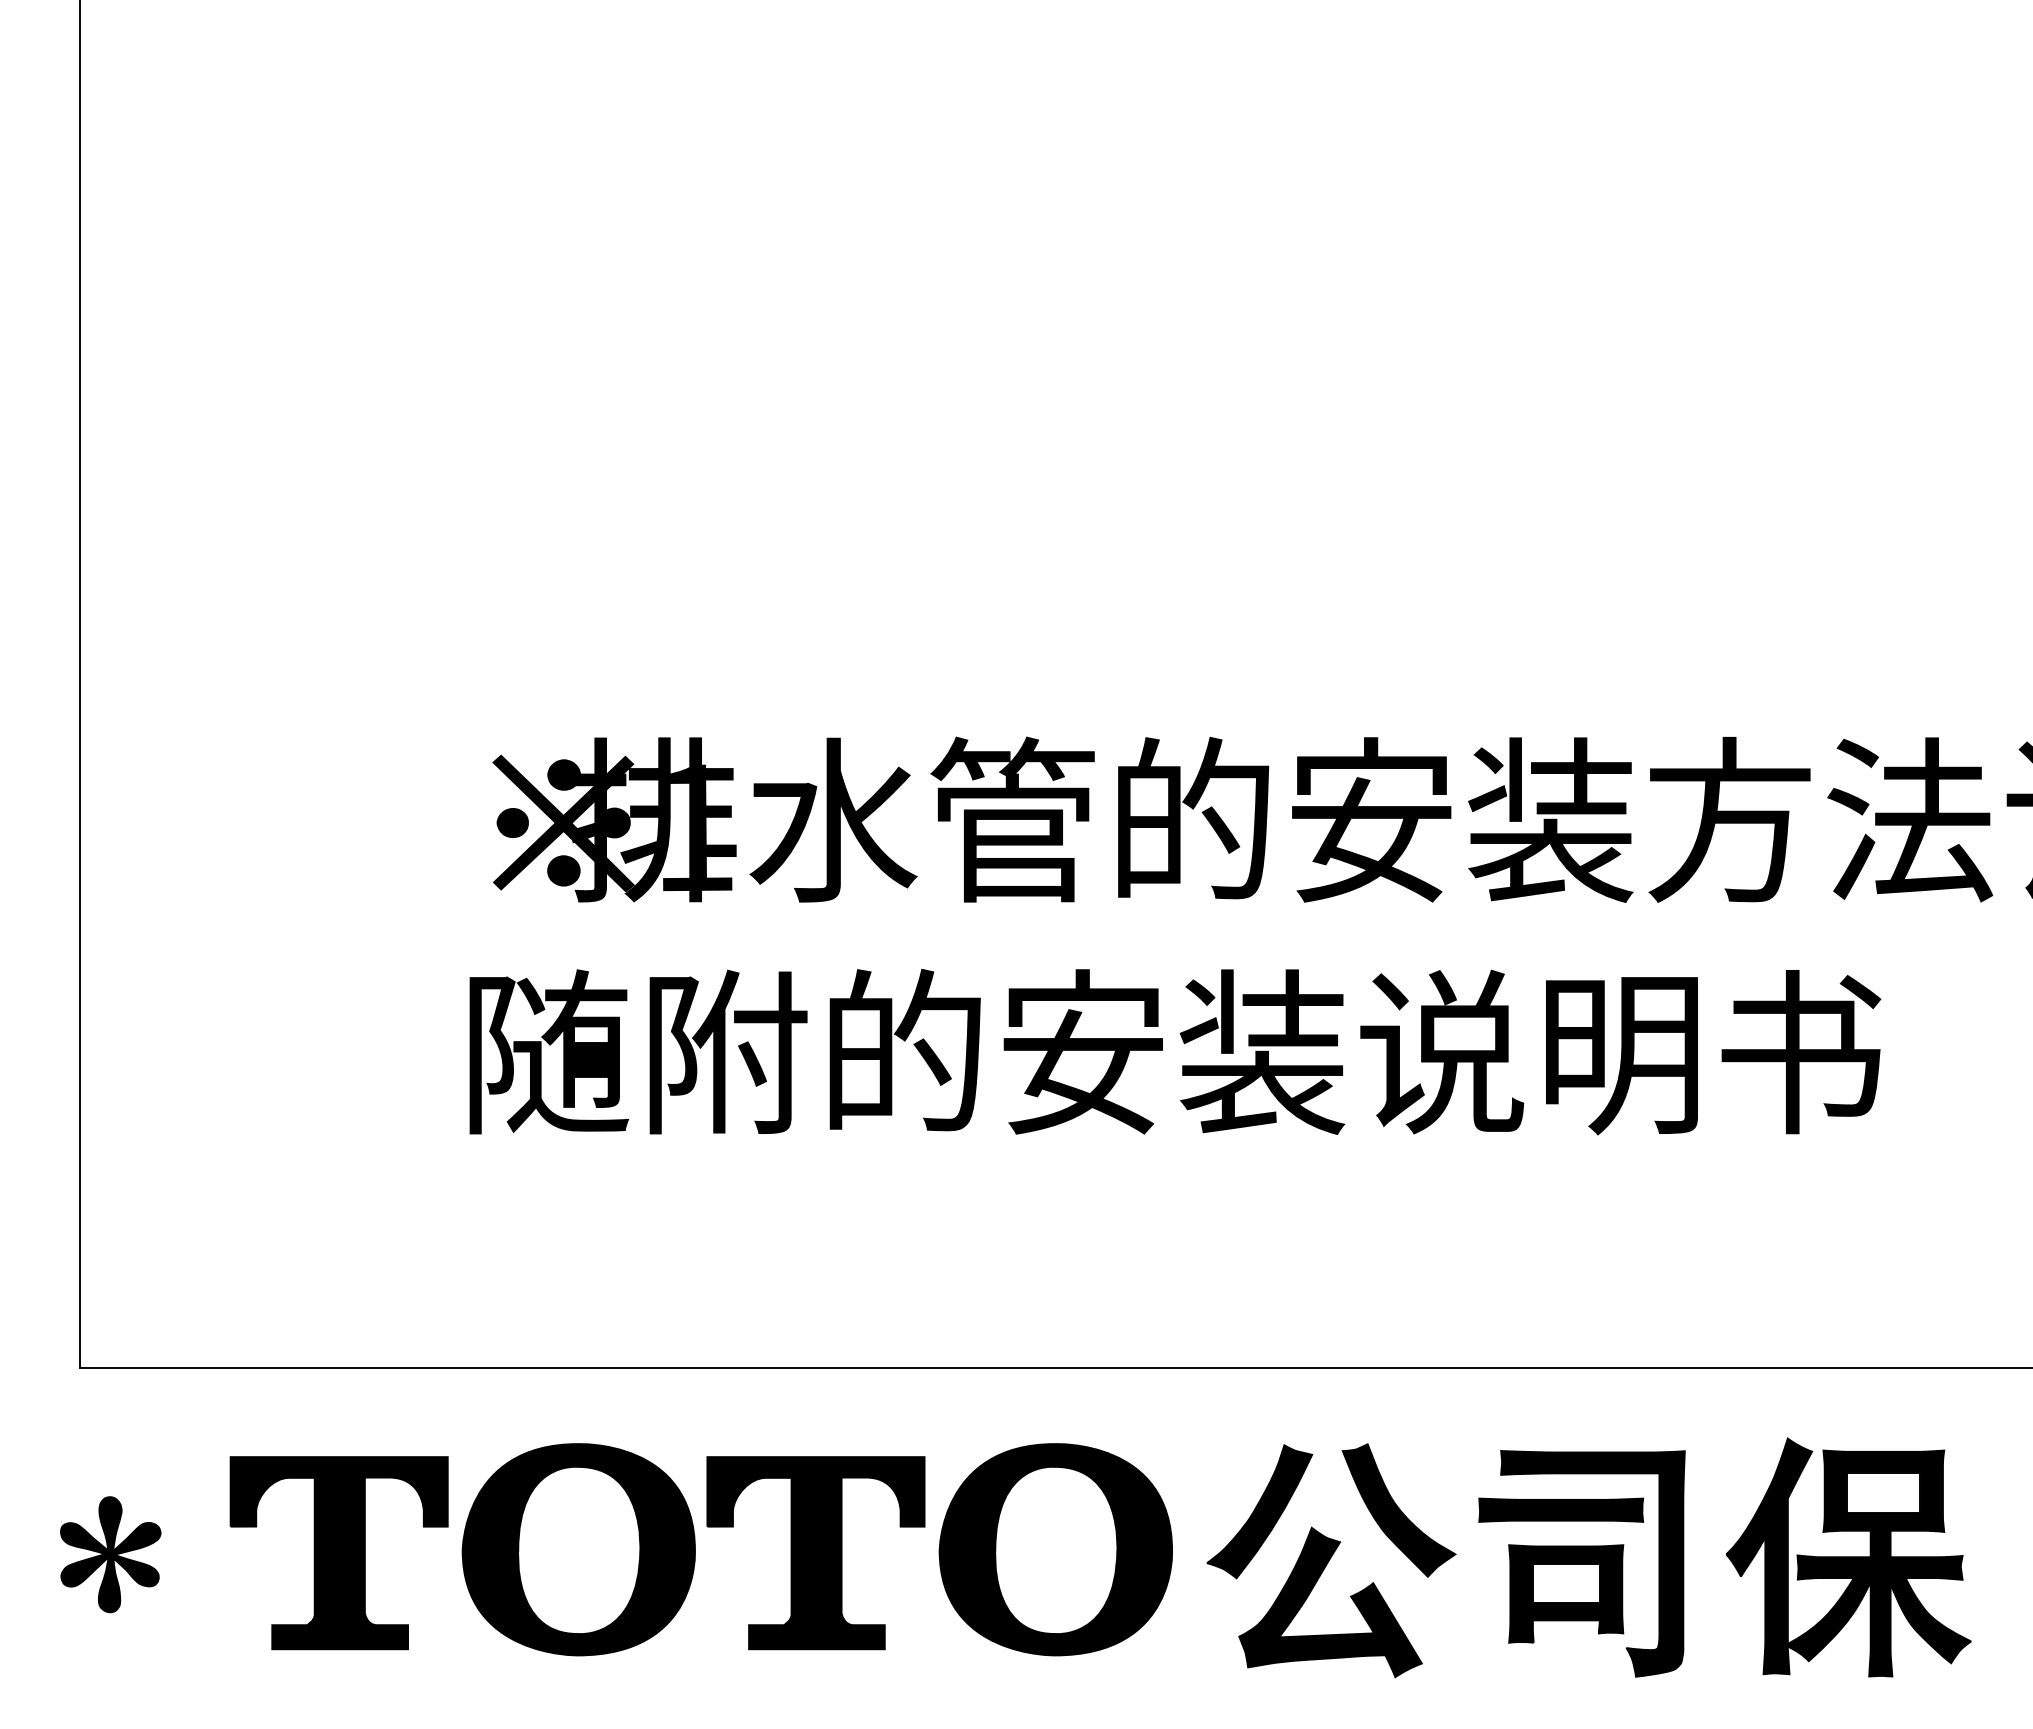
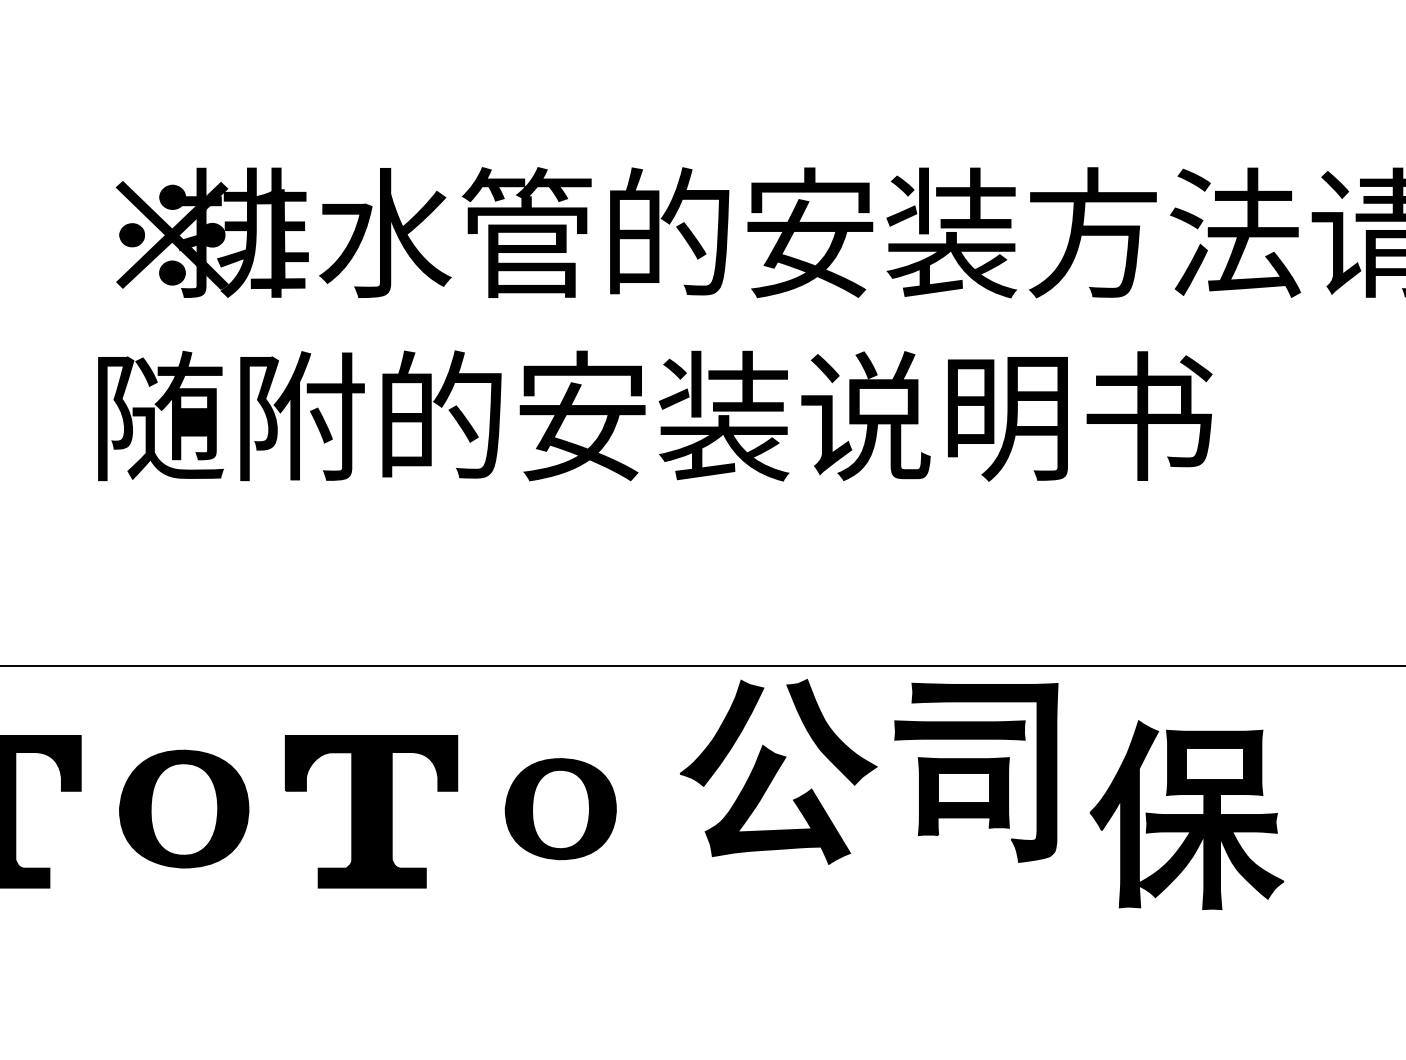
part: (578, 1549) -> (184, 808), size x0.7
part: (1055, 1549) -> (560, 808), size x0.6
part: (1331, 1560) -> (778, 771), moved
part: (1581, 1563) -> (975, 772), moved

